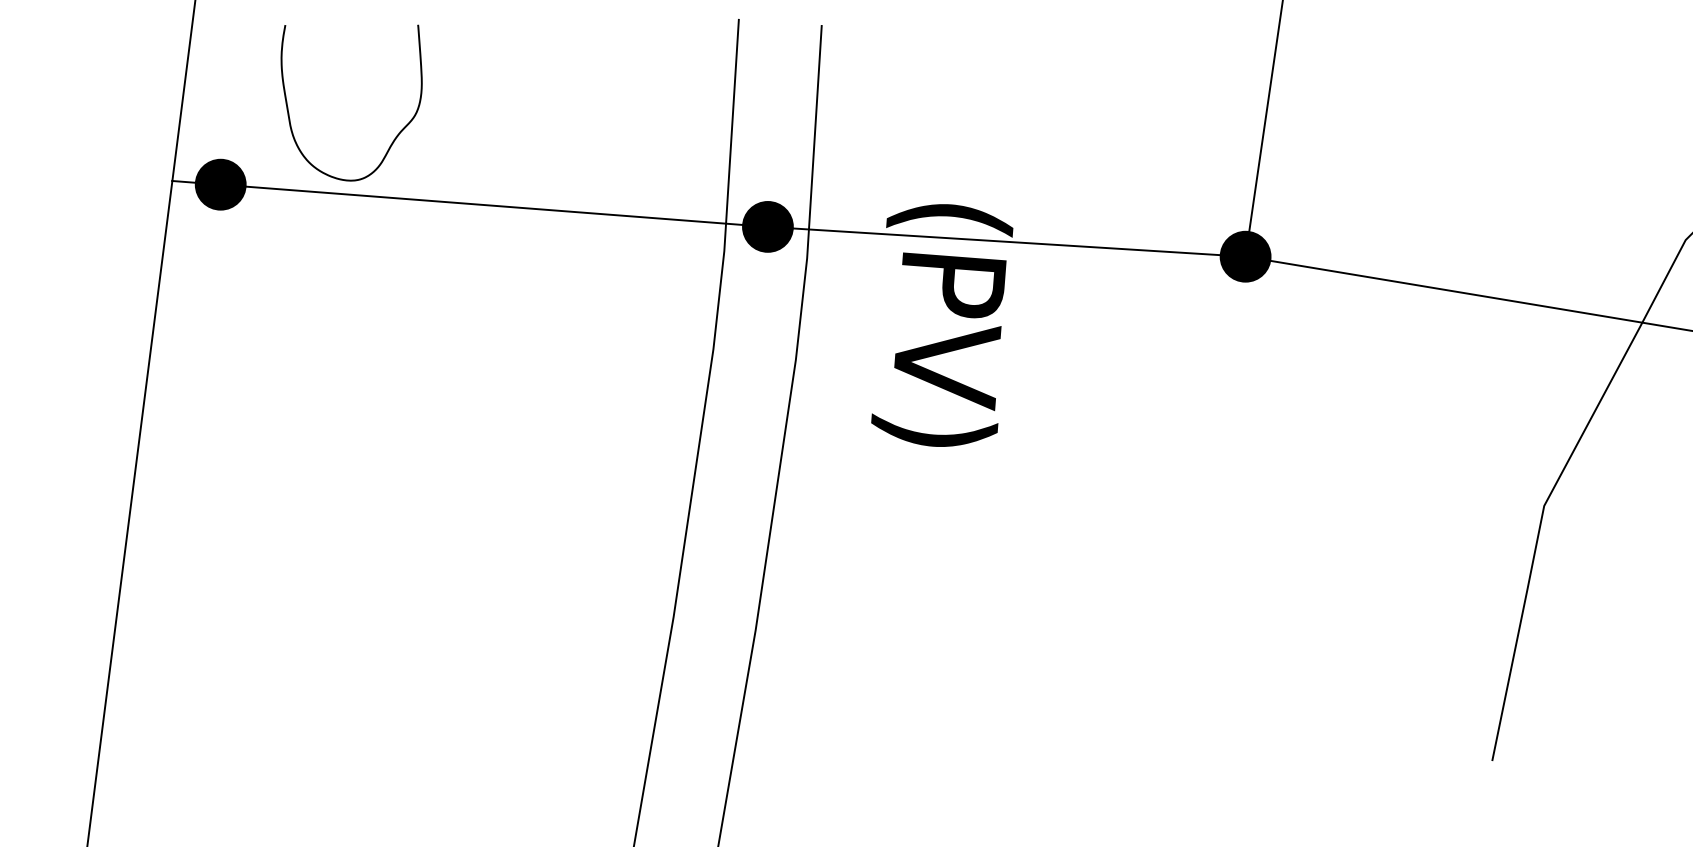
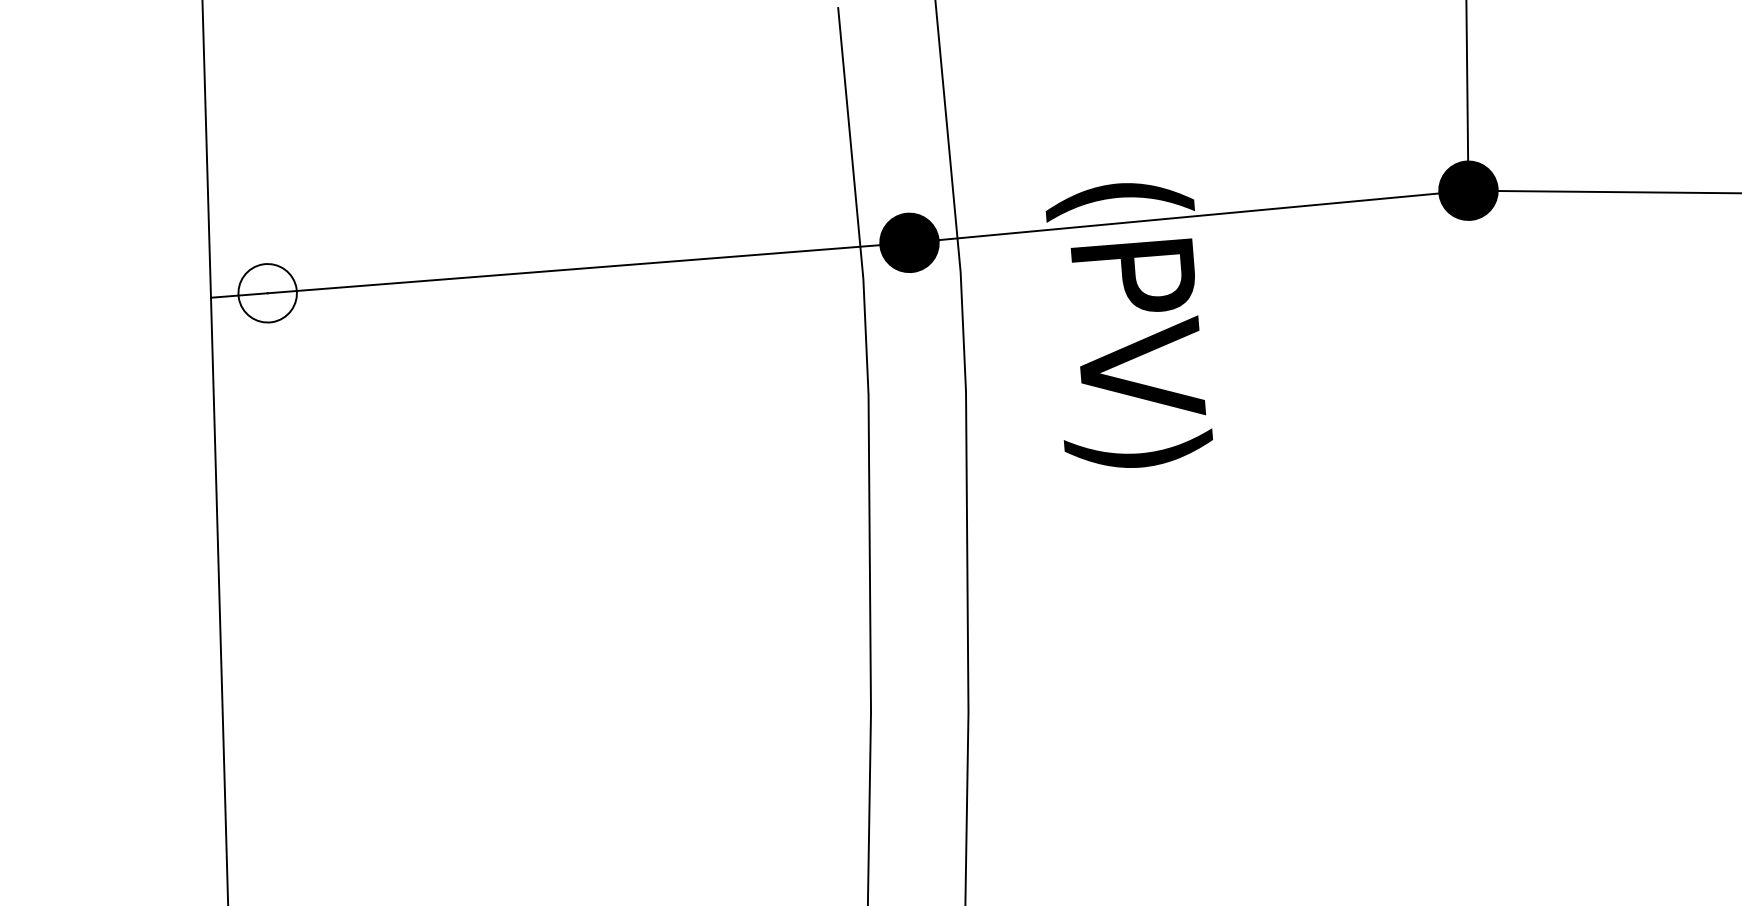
curve: (396, 135) -> (462, 204), removed
fill: (220, 184) -> (267, 293), removed

